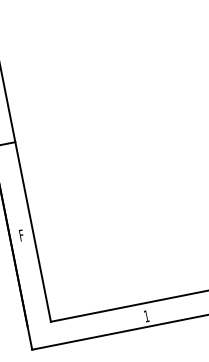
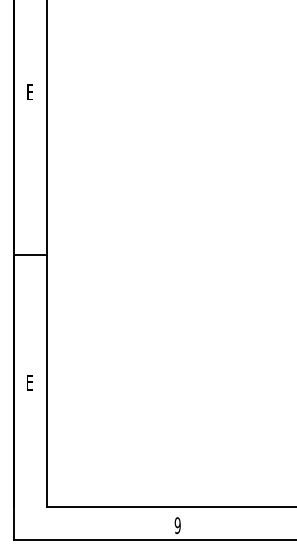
text: (21, 235) -> (29, 382), F -> E
text: (146, 316) -> (177, 525), 1 -> 9

